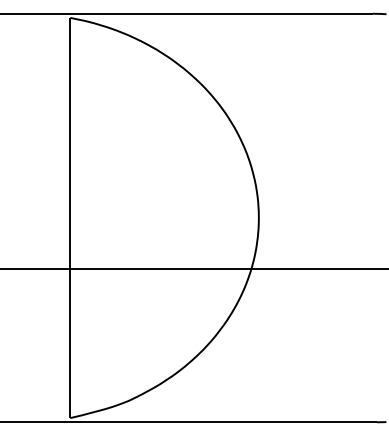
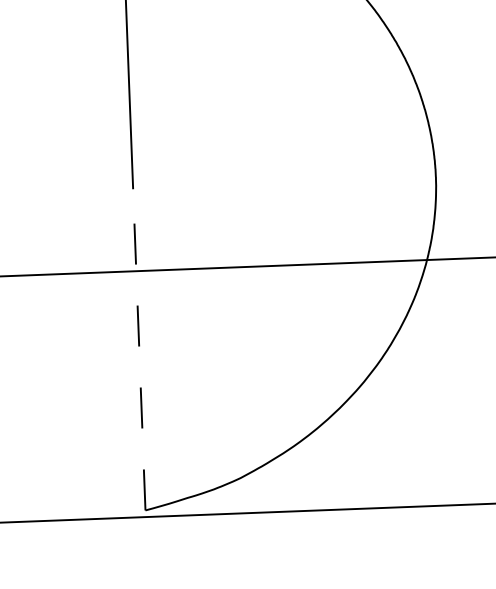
line: (70, 317) -> (139, 348), solid -> dashed

